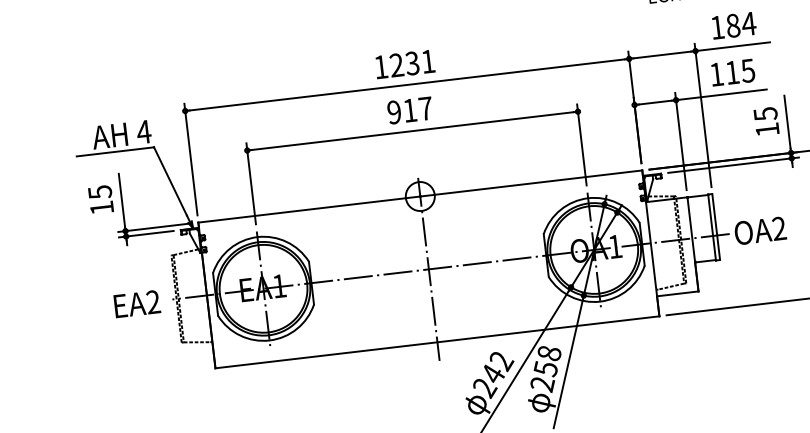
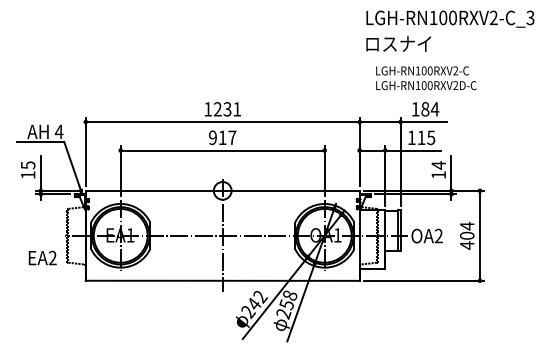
text: (765, 114) -> (438, 165), 15 -> 14
text: (136, 303) -> (42, 257), moved

